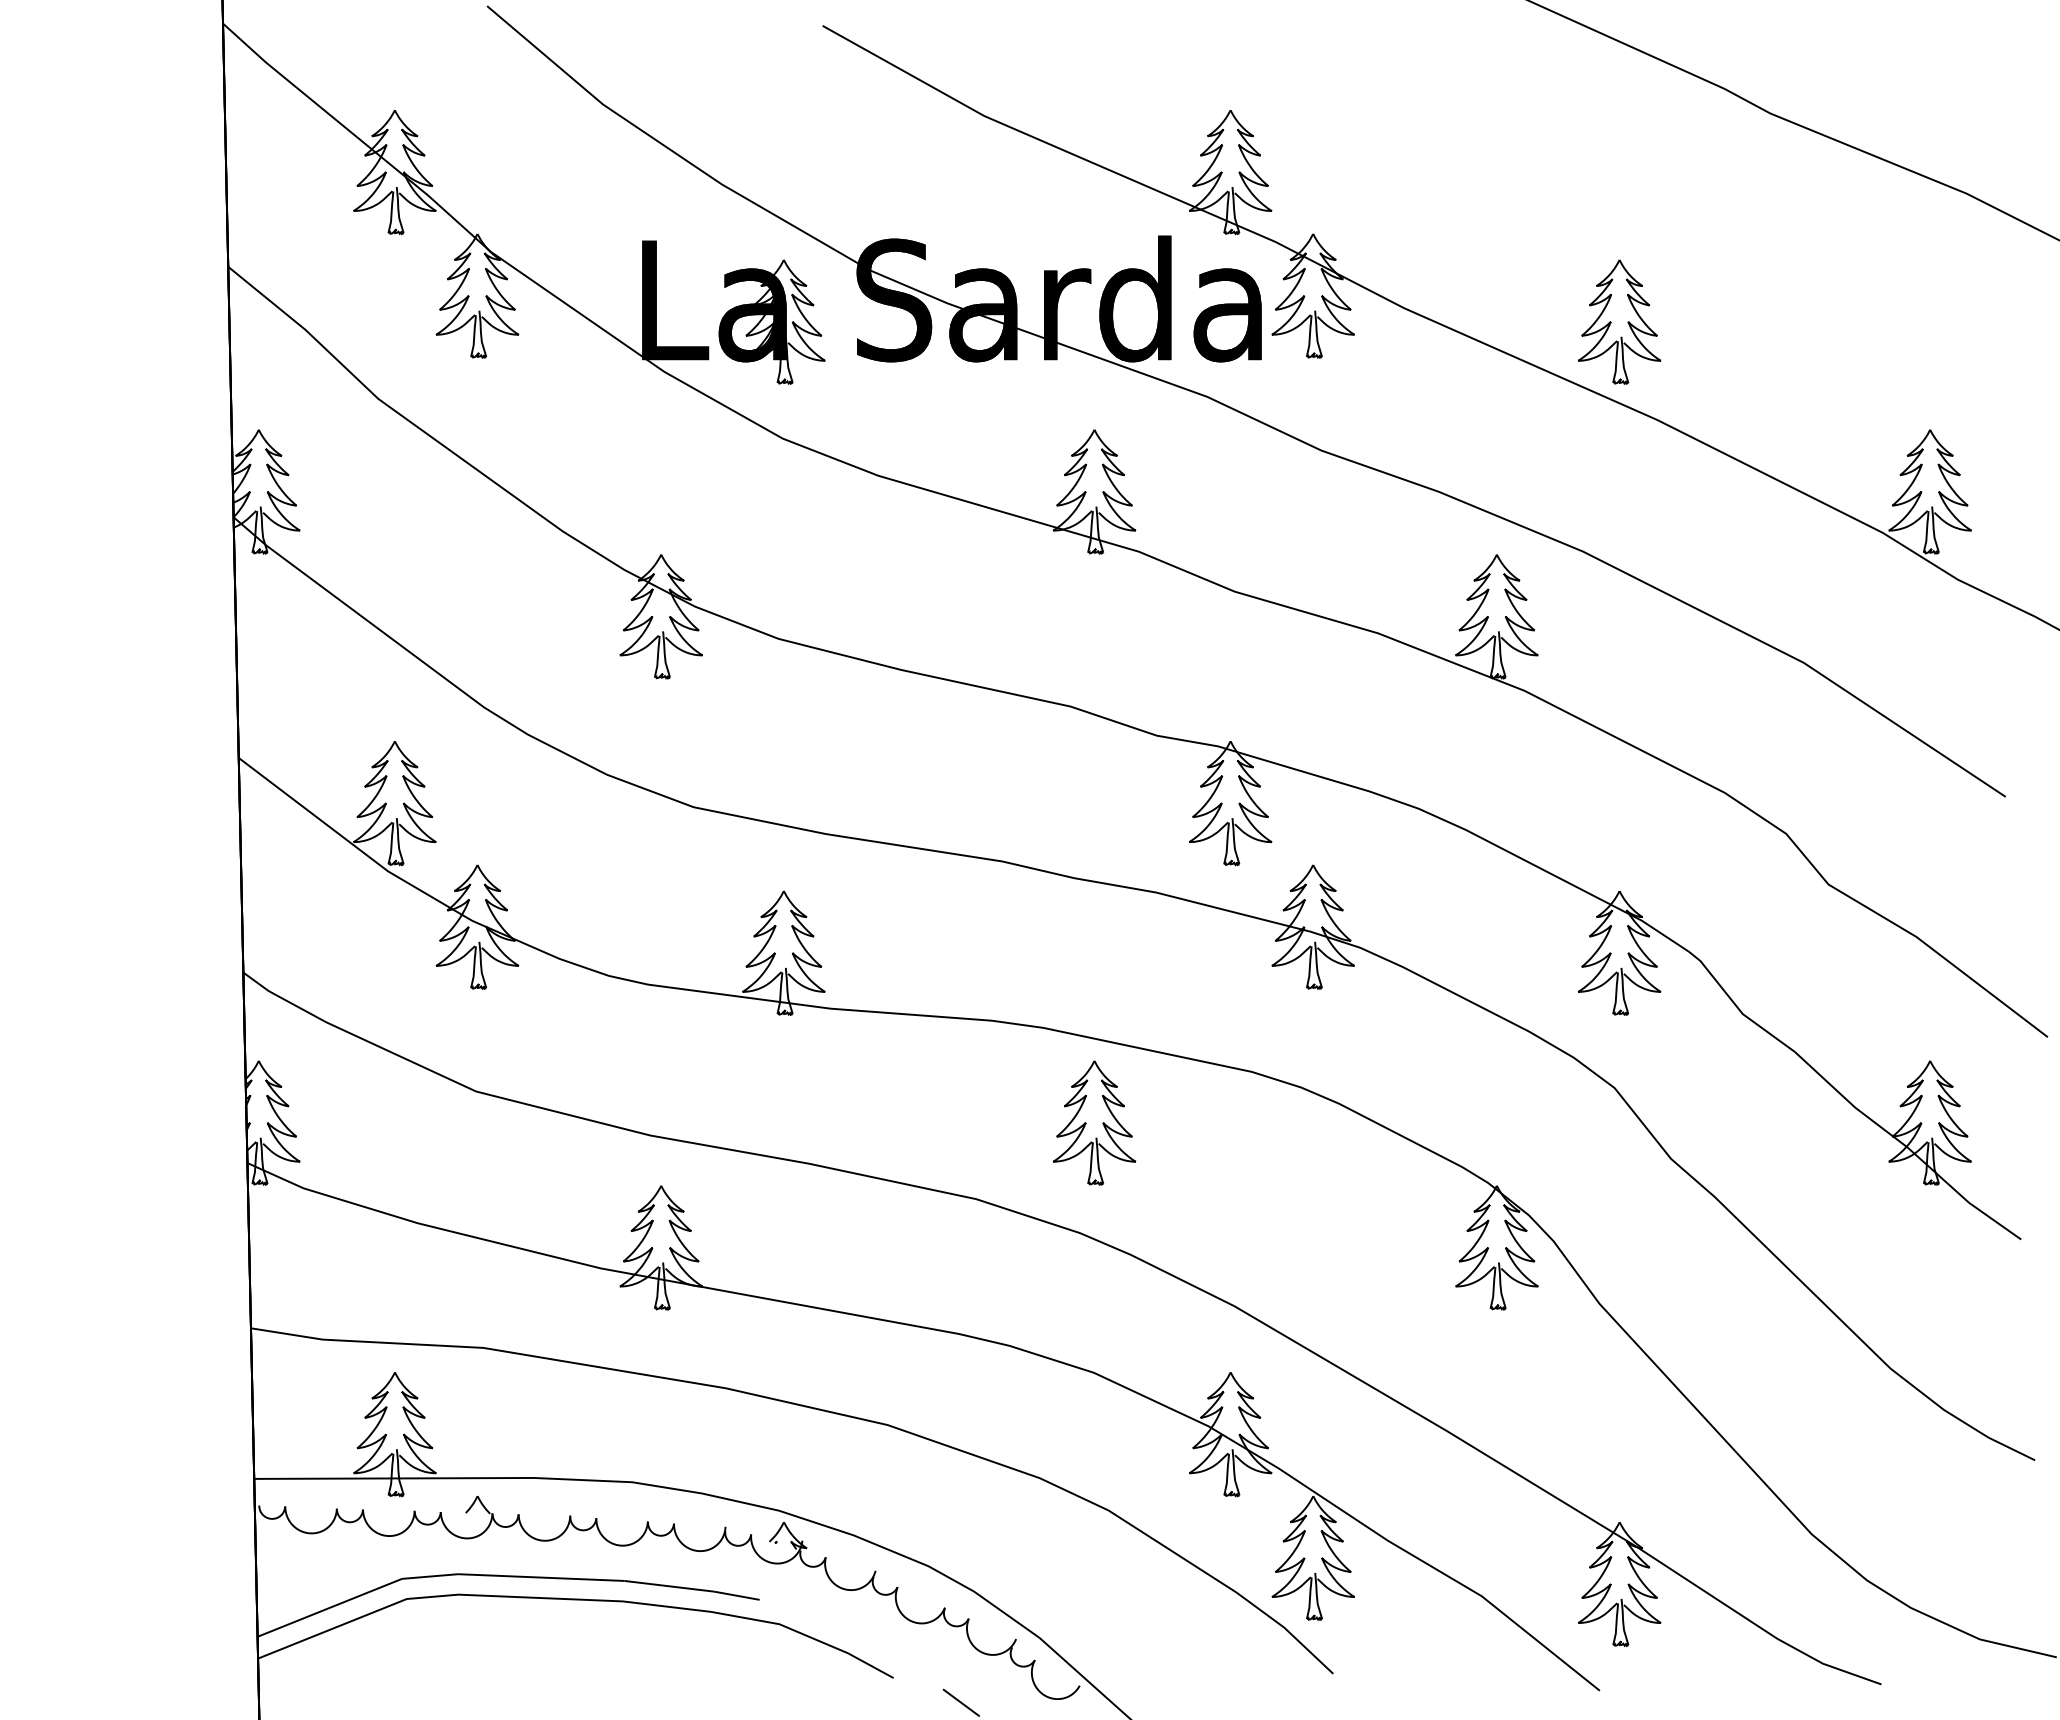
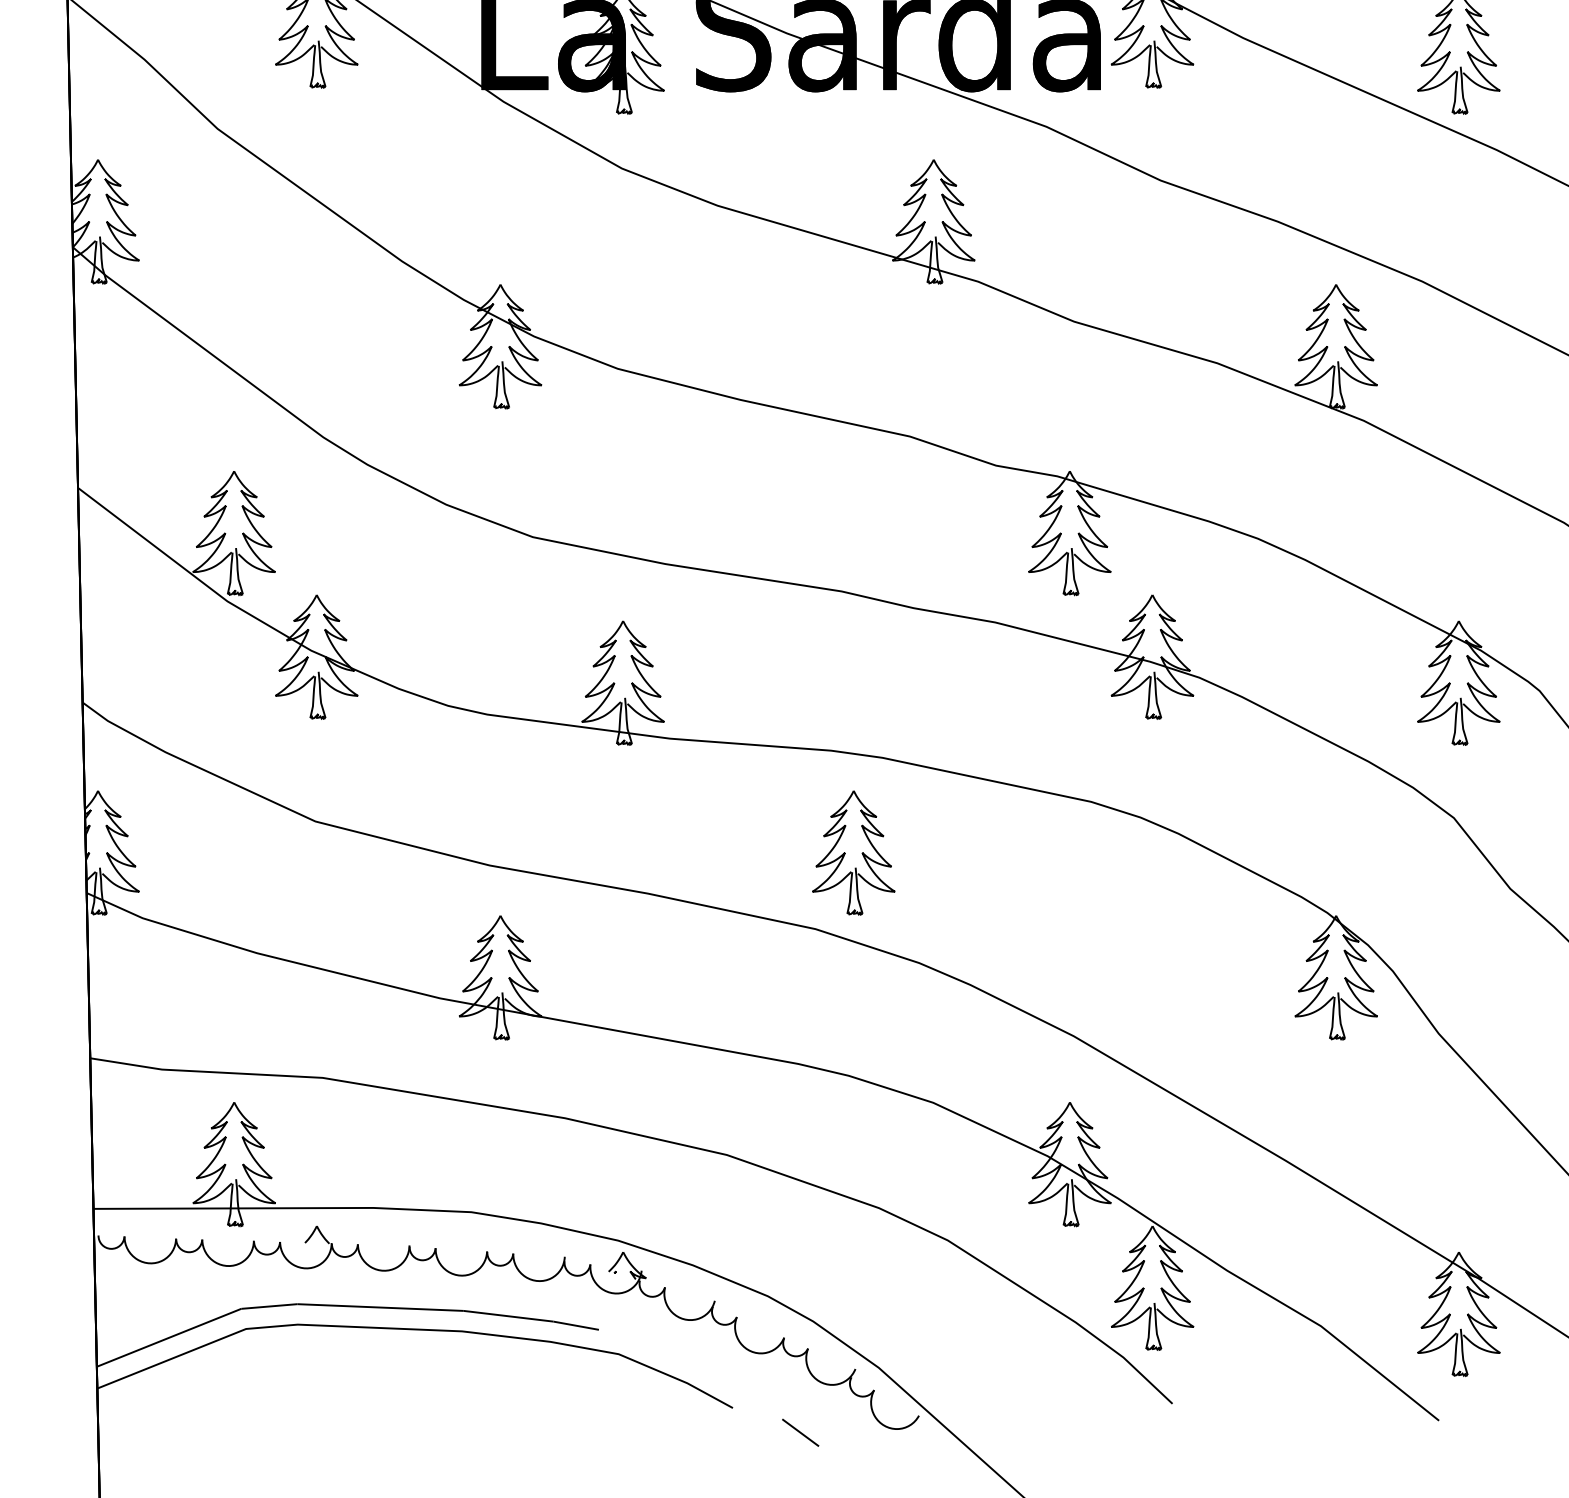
part: (1094, 1122) -> (853, 852), moved

